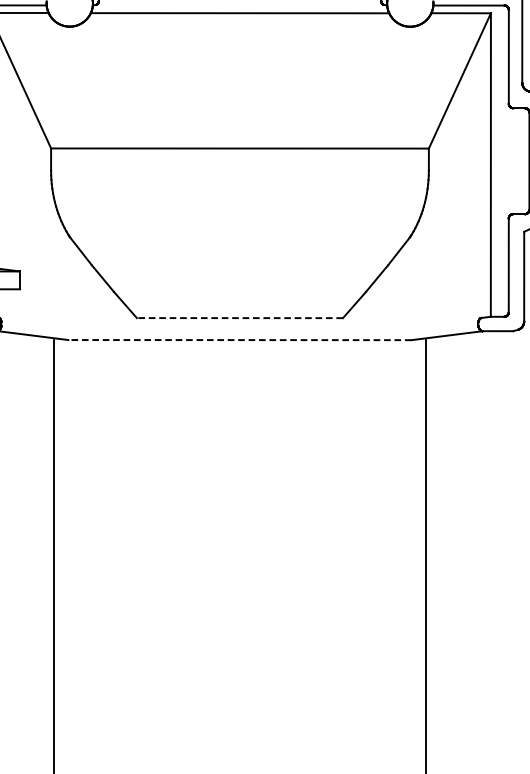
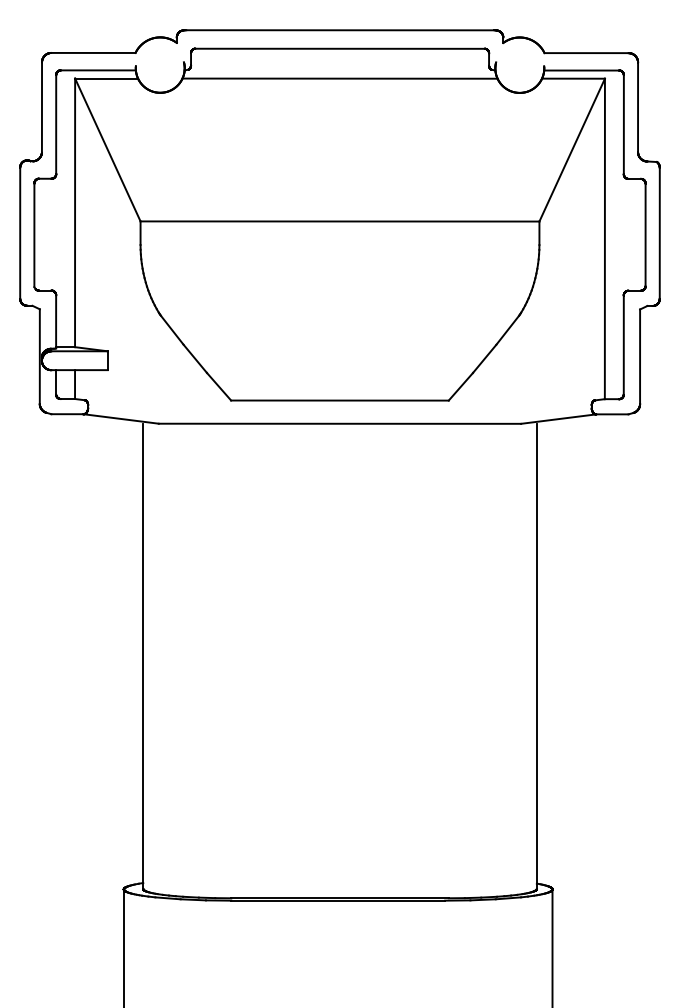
line: (239, 318) -> (339, 400), dashed -> solid
line: (239, 339) -> (339, 423), dashed -> solid

